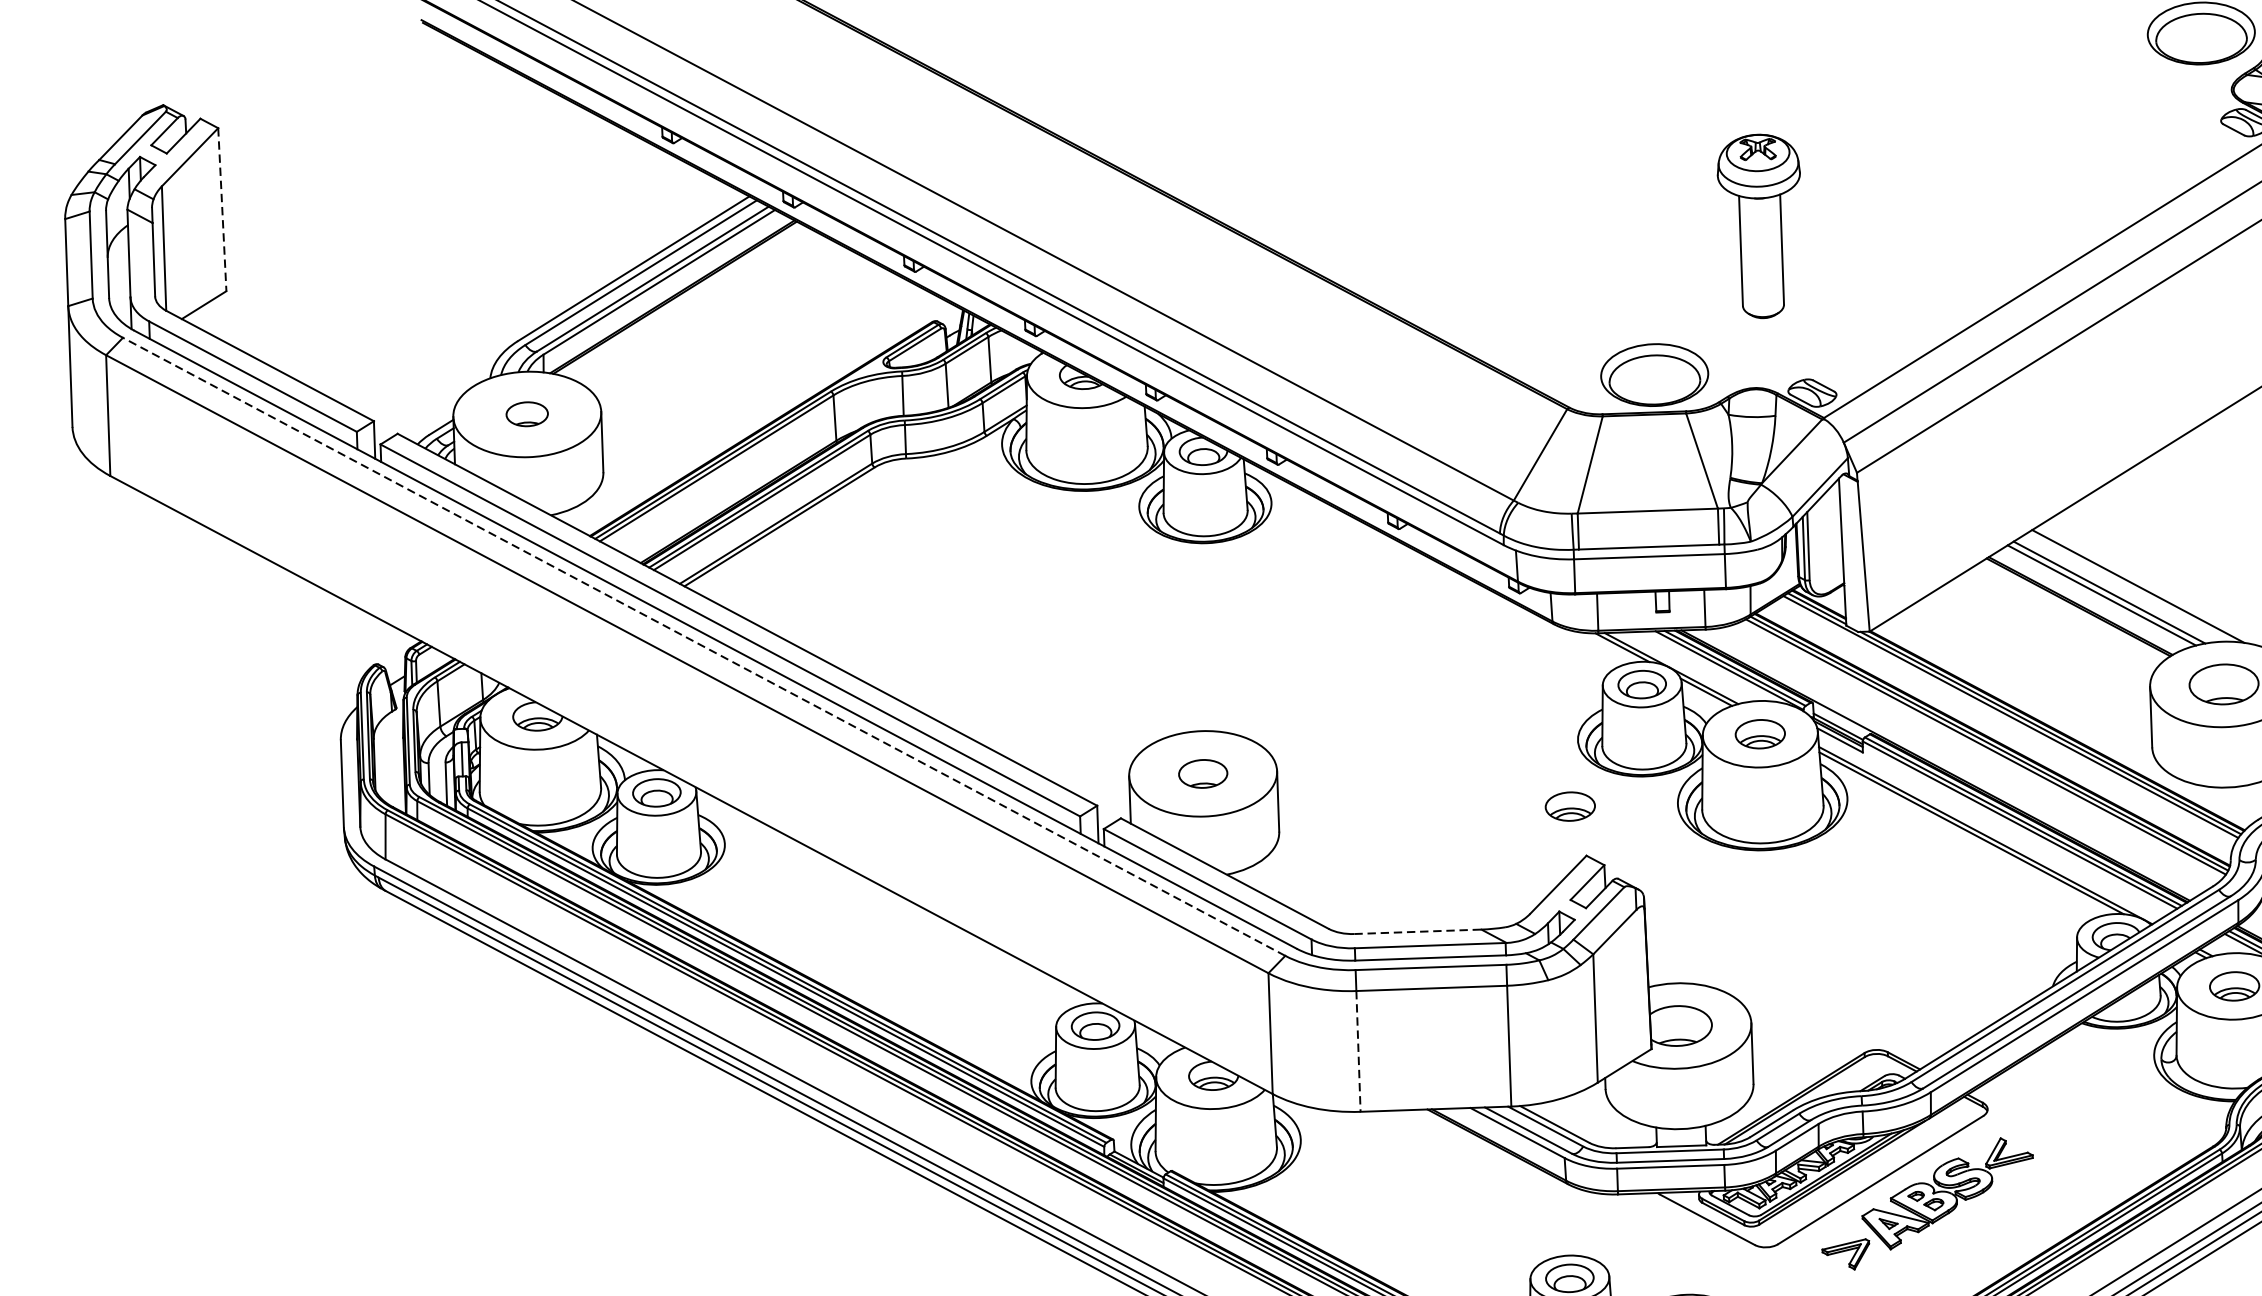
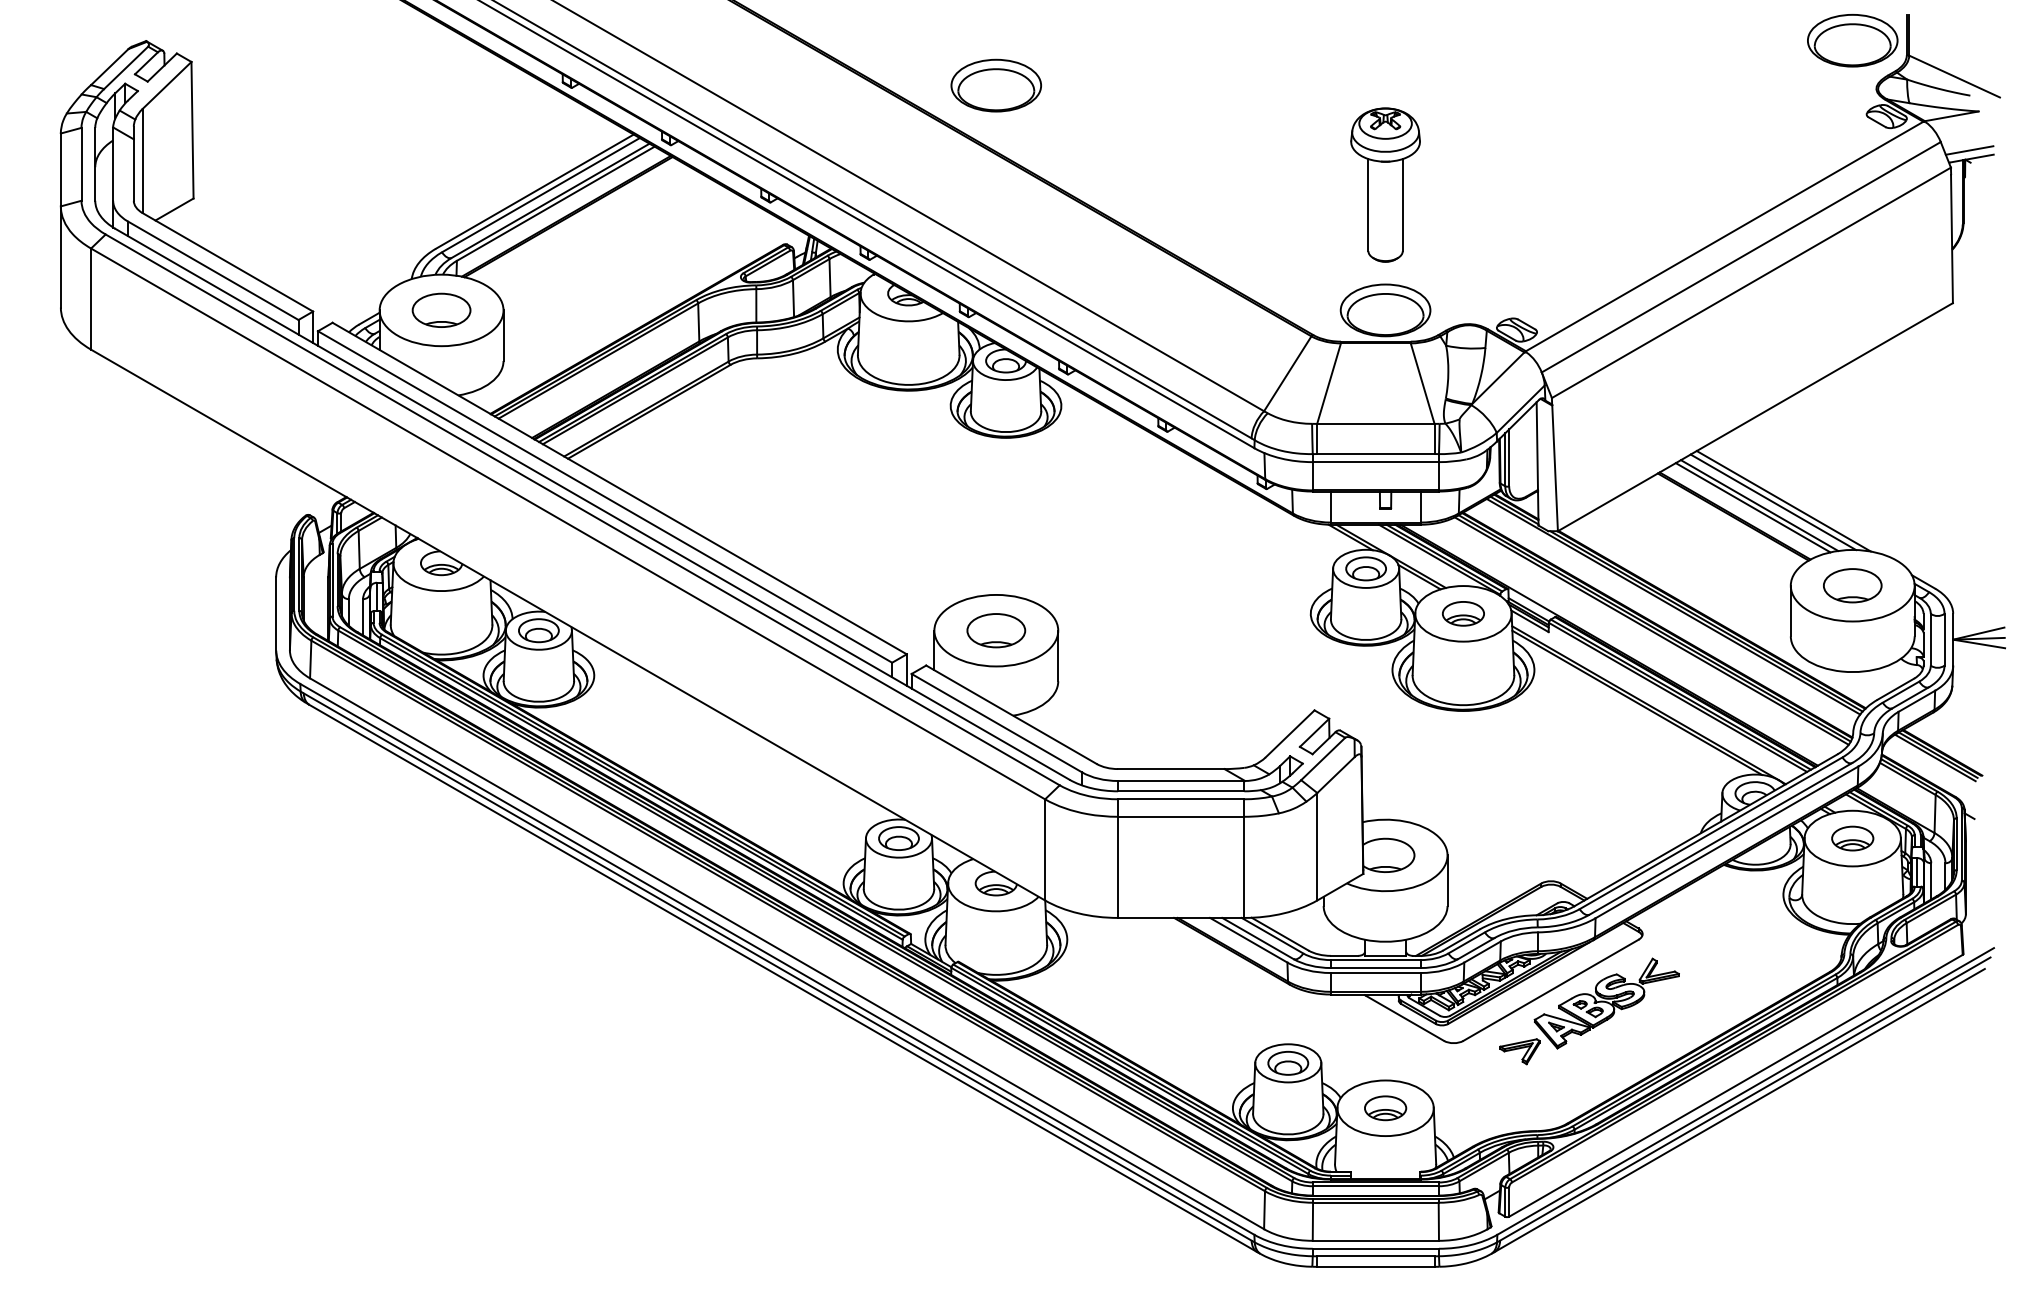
part: (1179, 122) -> (995, 85), added
line: (222, 210) -> (192, 130), dashed -> solid
part: (1760, 225) -> (1385, 184), moved
part: (527, 413) -> (441, 309), size x1.67
line: (2125, 588) -> (1773, 502), added
line: (703, 646) -> (582, 509), dashed -> solid
part: (1203, 773) -> (996, 630), size x1.43
part: (1570, 806) -> (1302, 668), removed
line: (1418, 932) -> (1171, 769), dashed -> solid
line: (1358, 1051) -> (1118, 867), dashed -> solid

